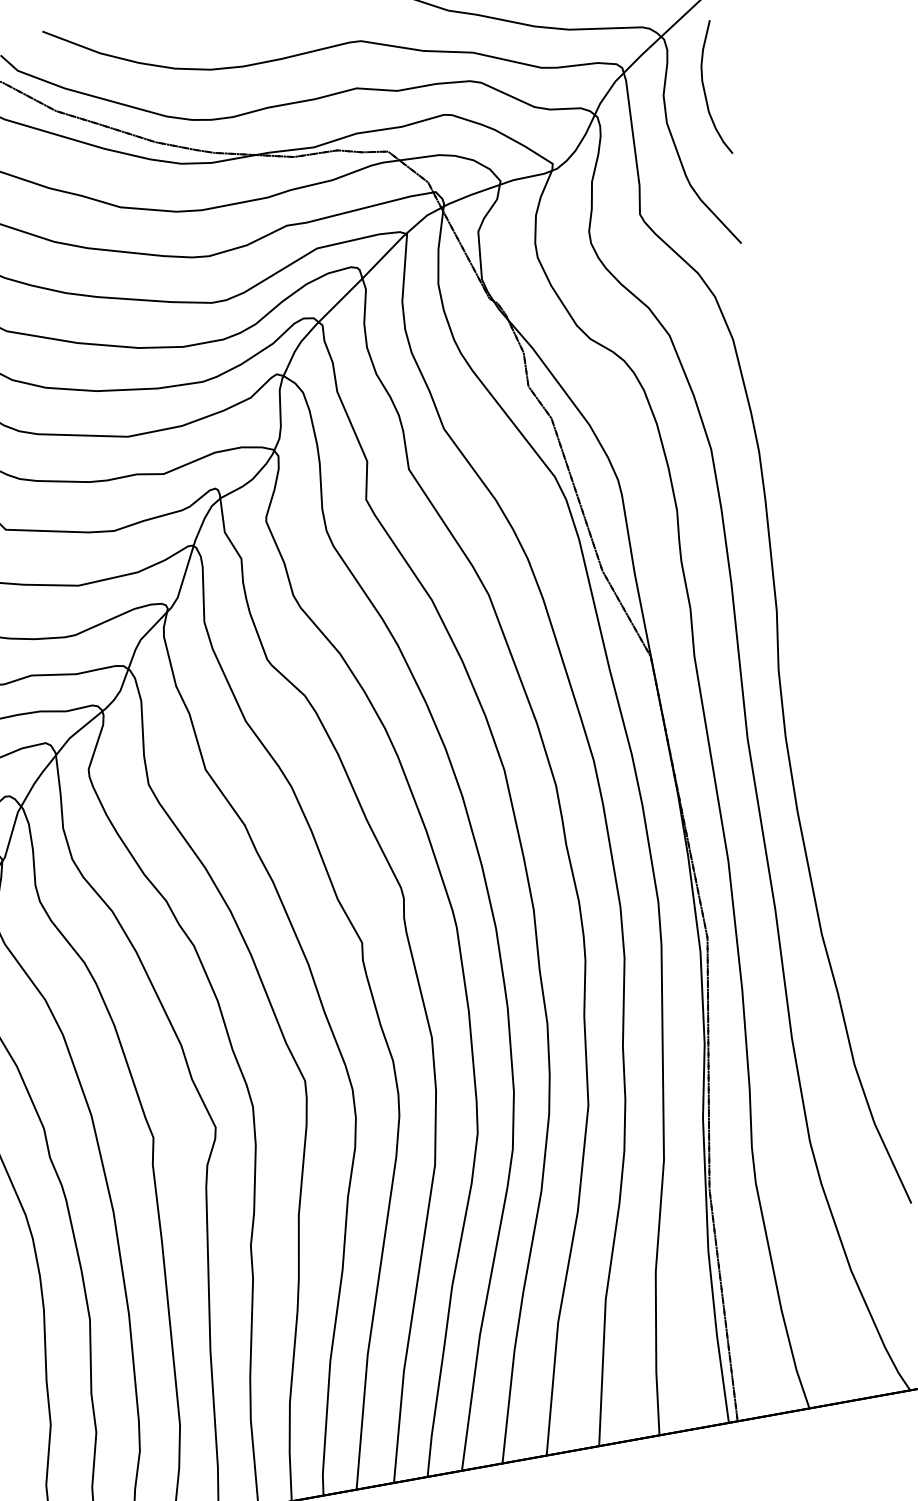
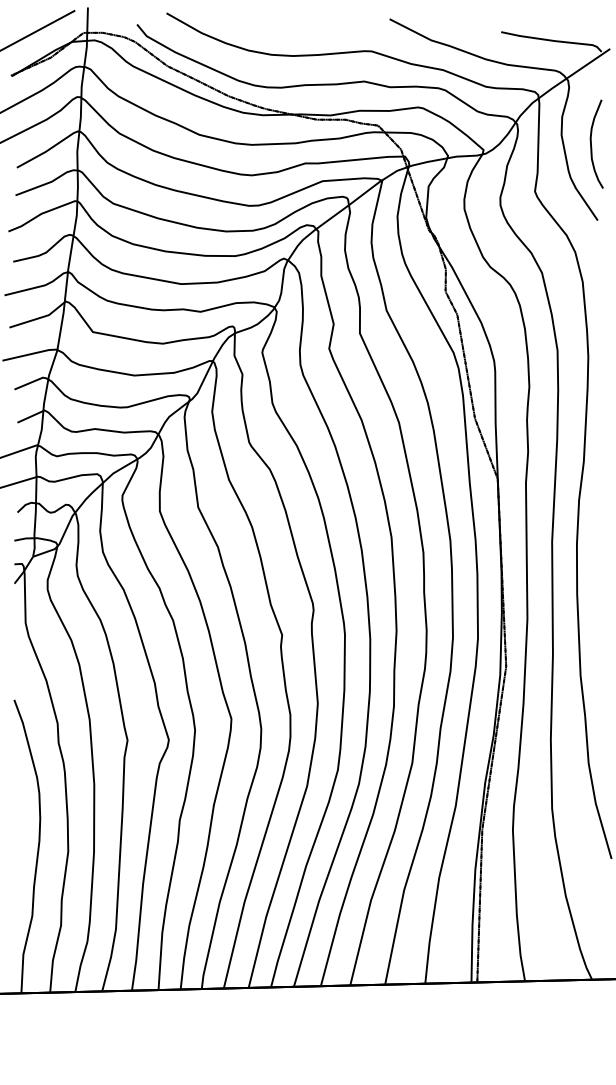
curve: (704, 88) -> (591, 143), moved

